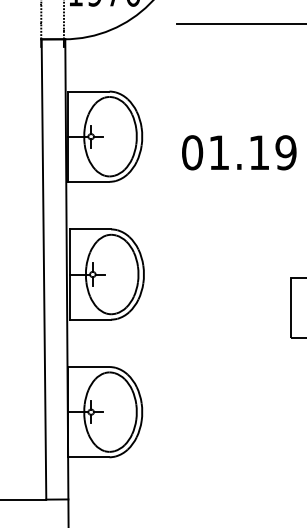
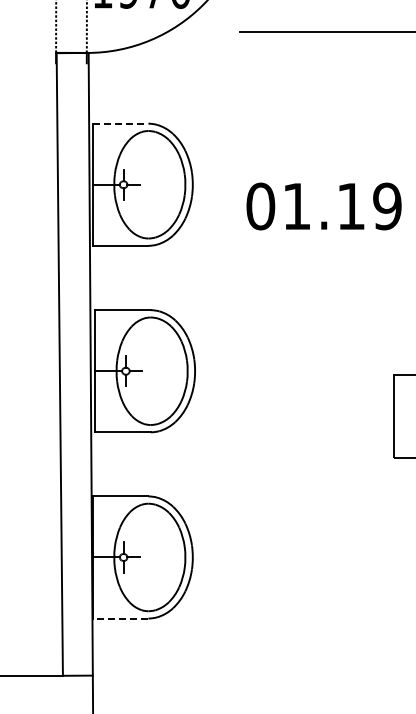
line: (88, 91) -> (120, 123), solid -> dashed
line: (88, 457) -> (120, 618), solid -> dashed

